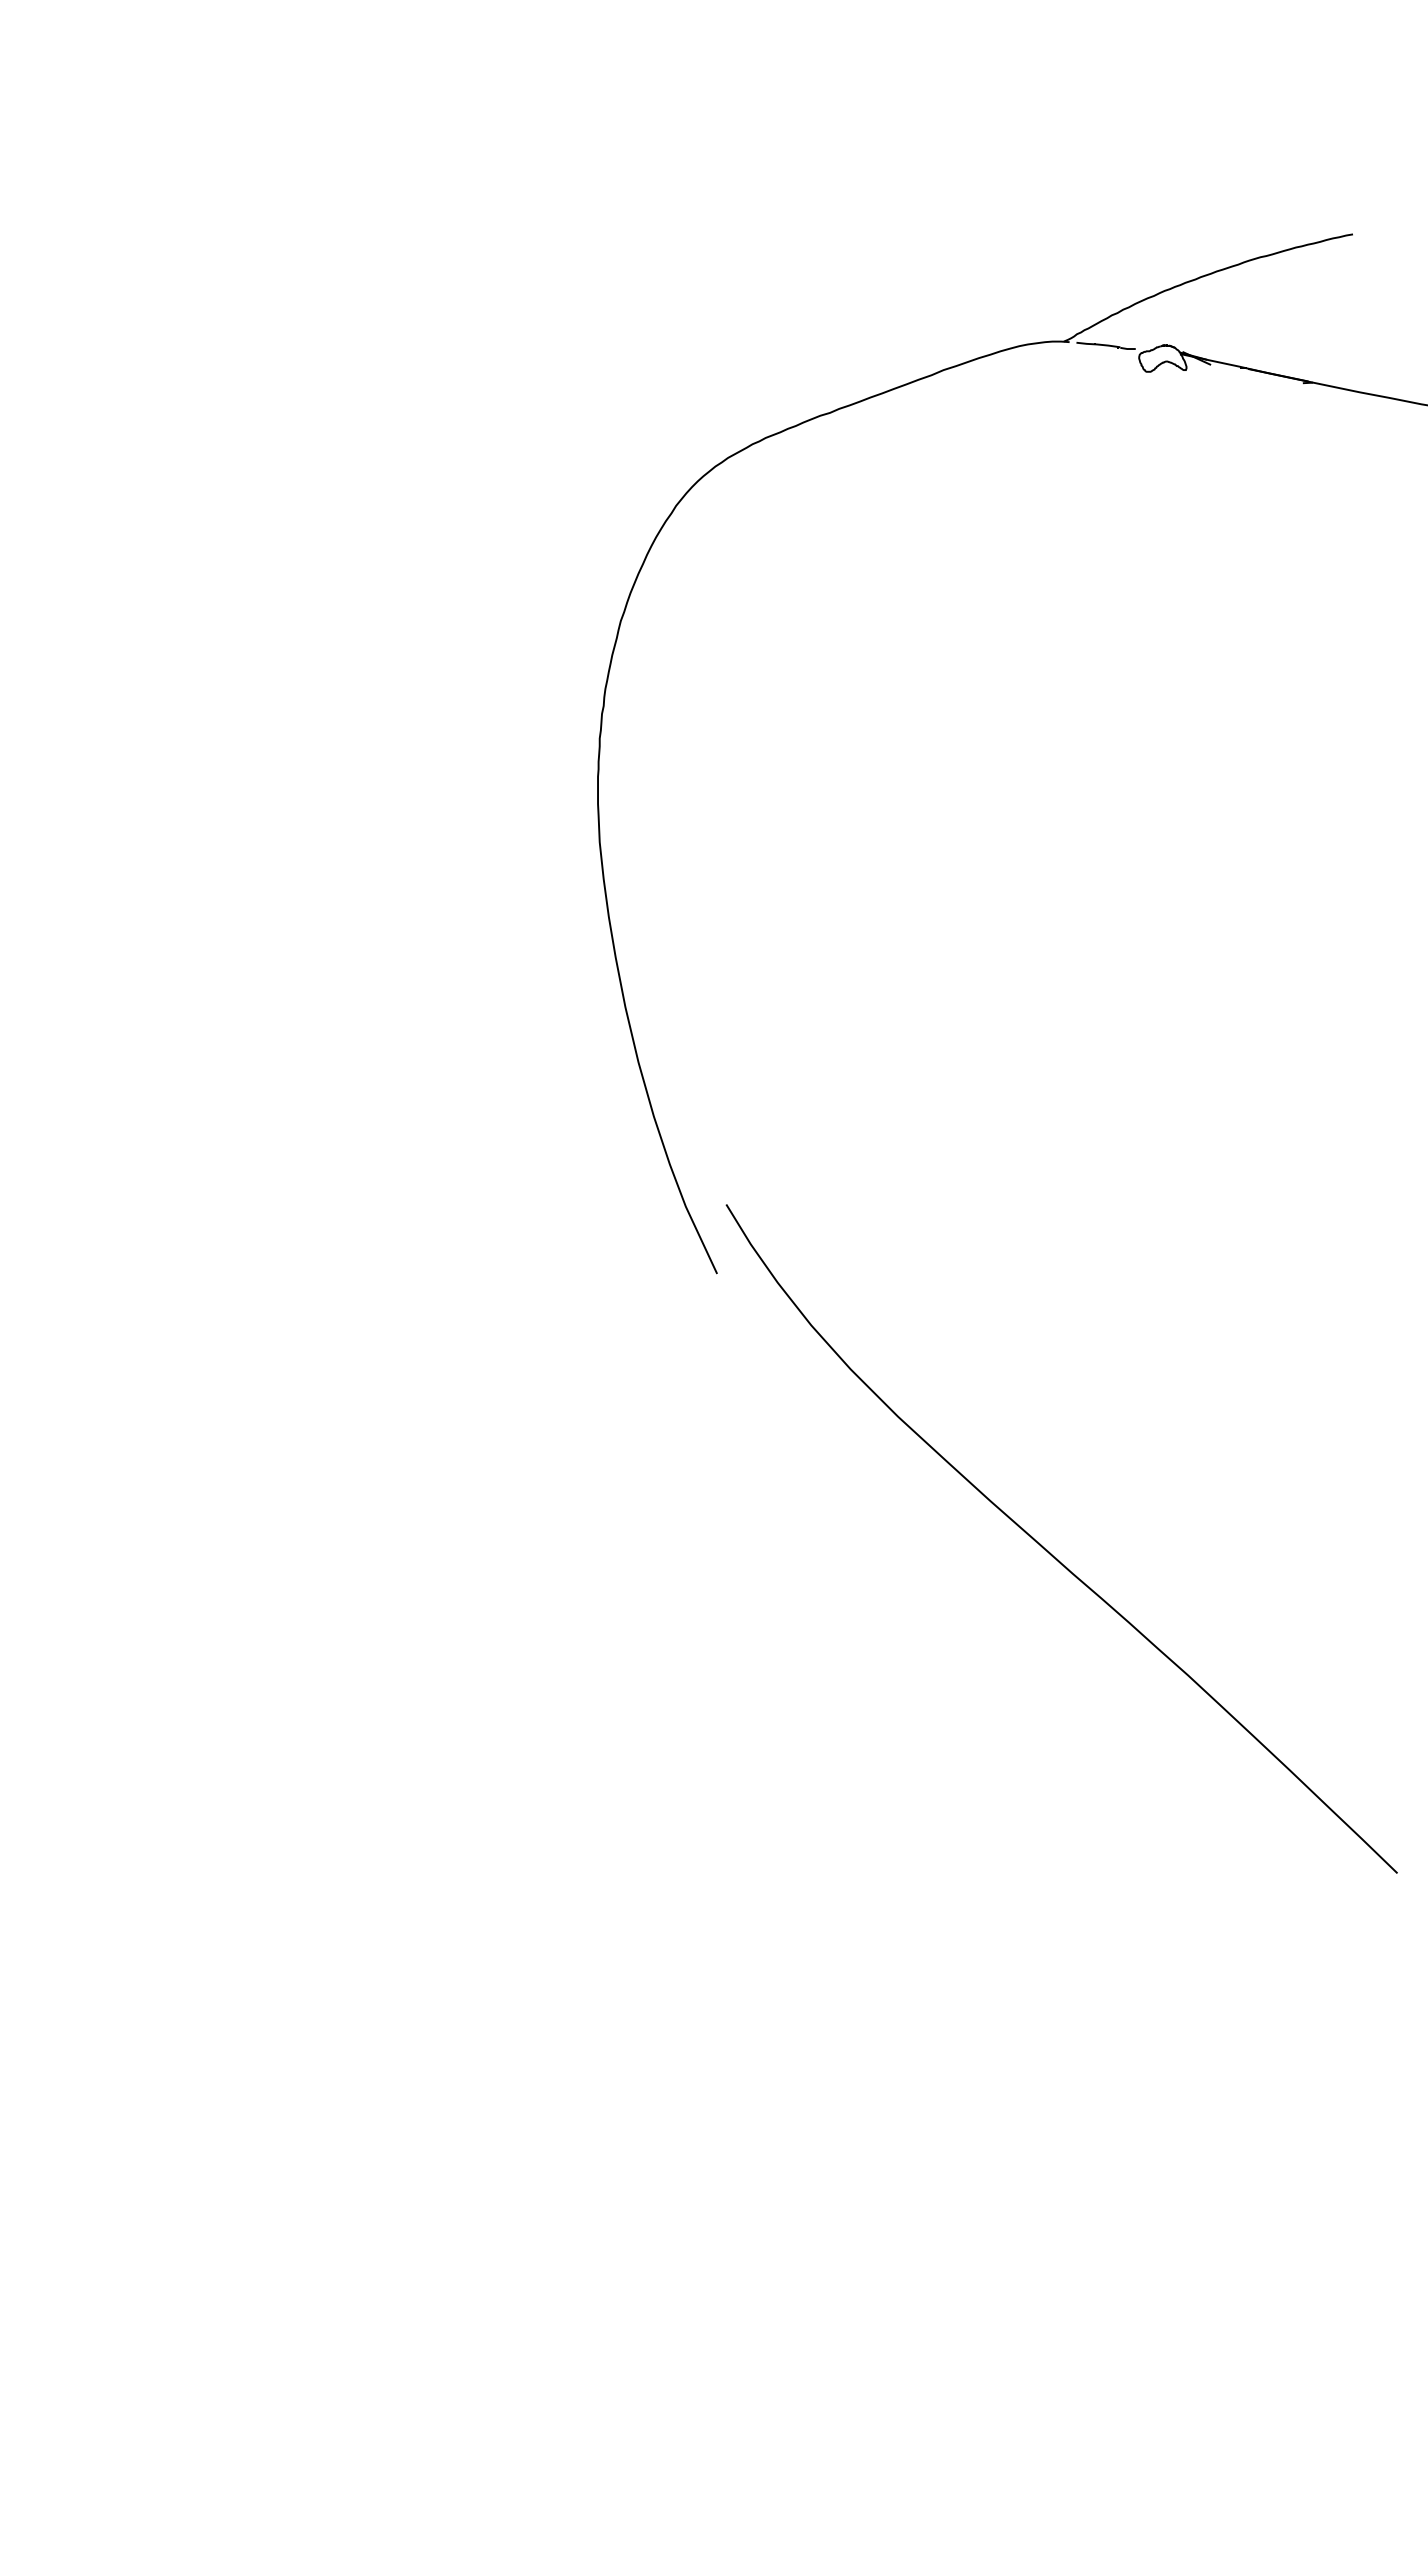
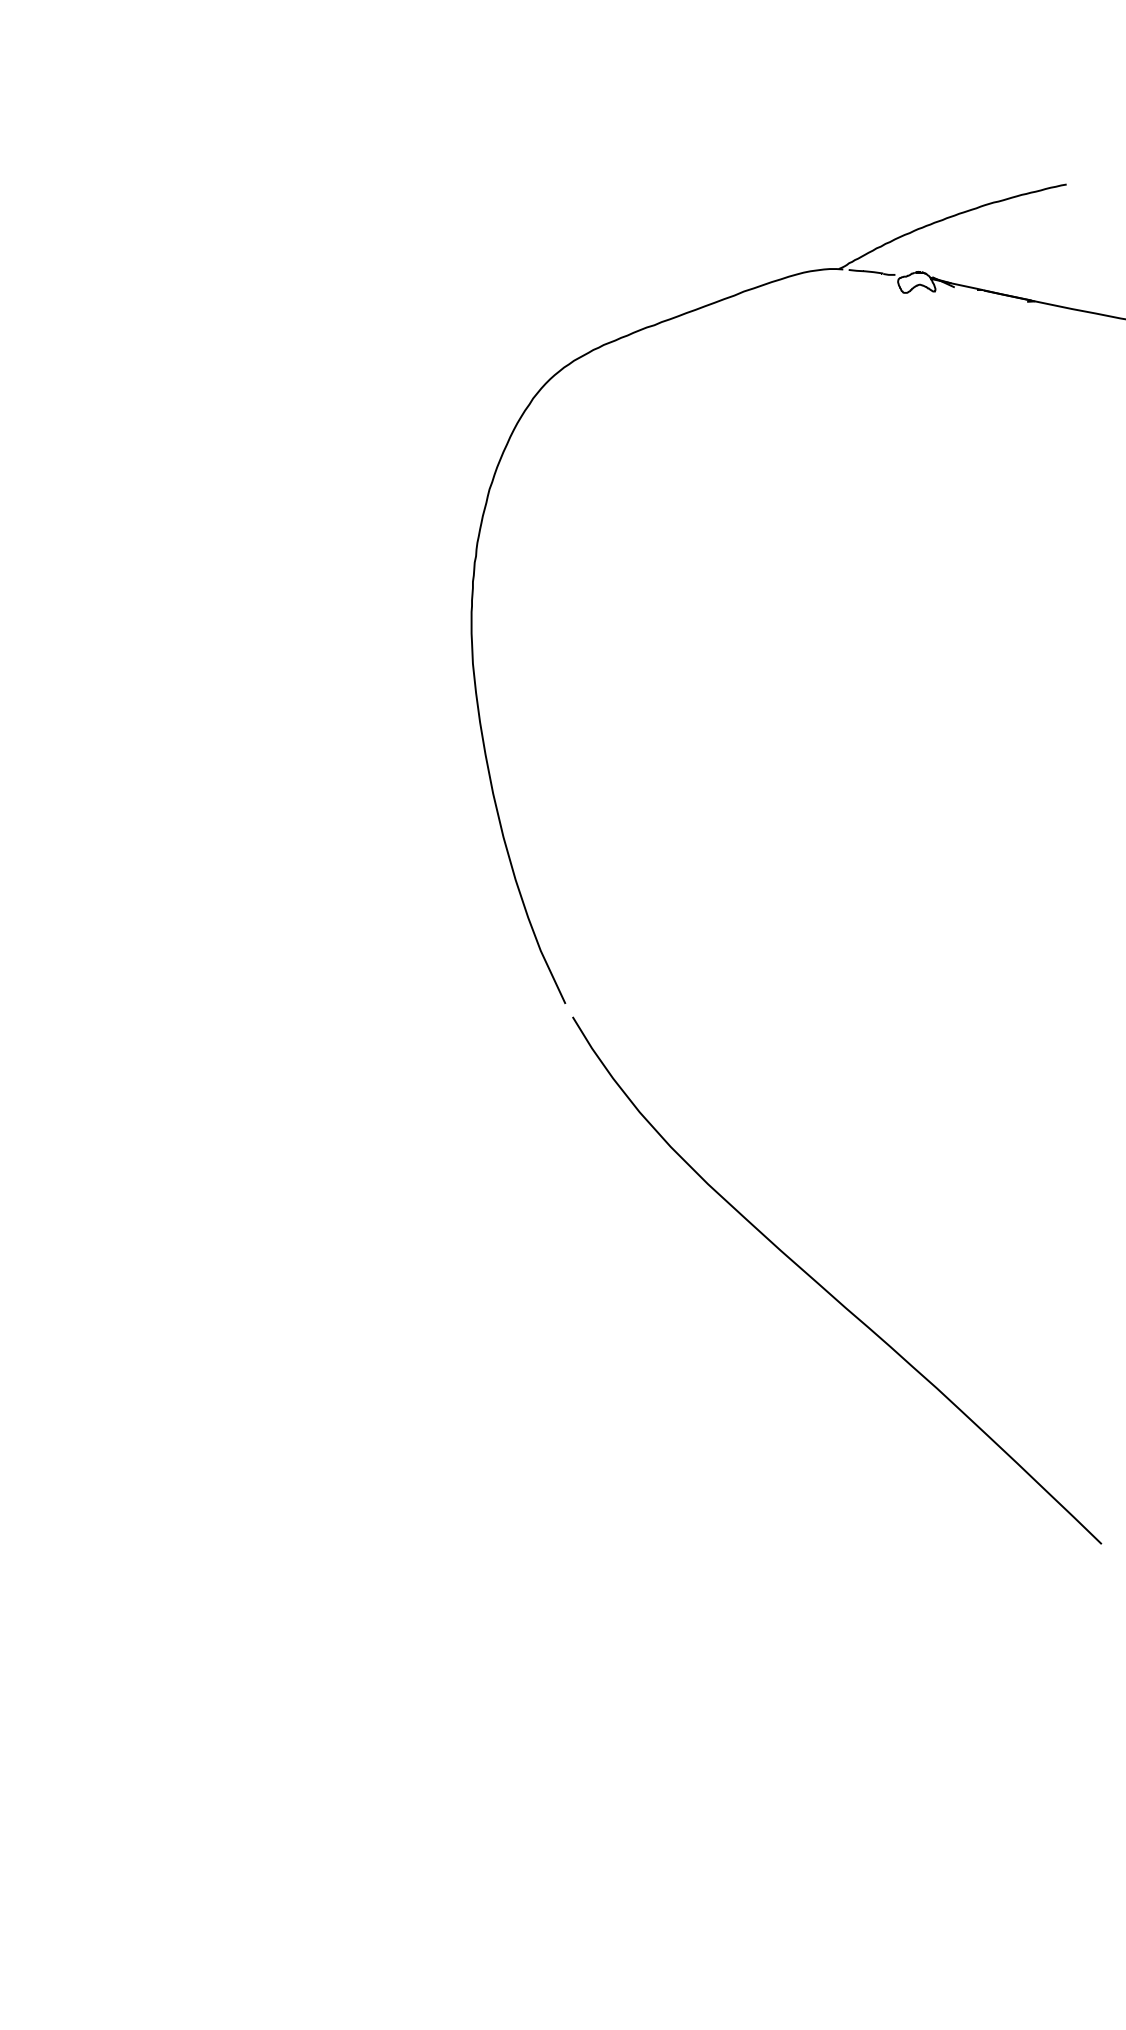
curve: (1048, 1550) -> (826, 1289), moved

